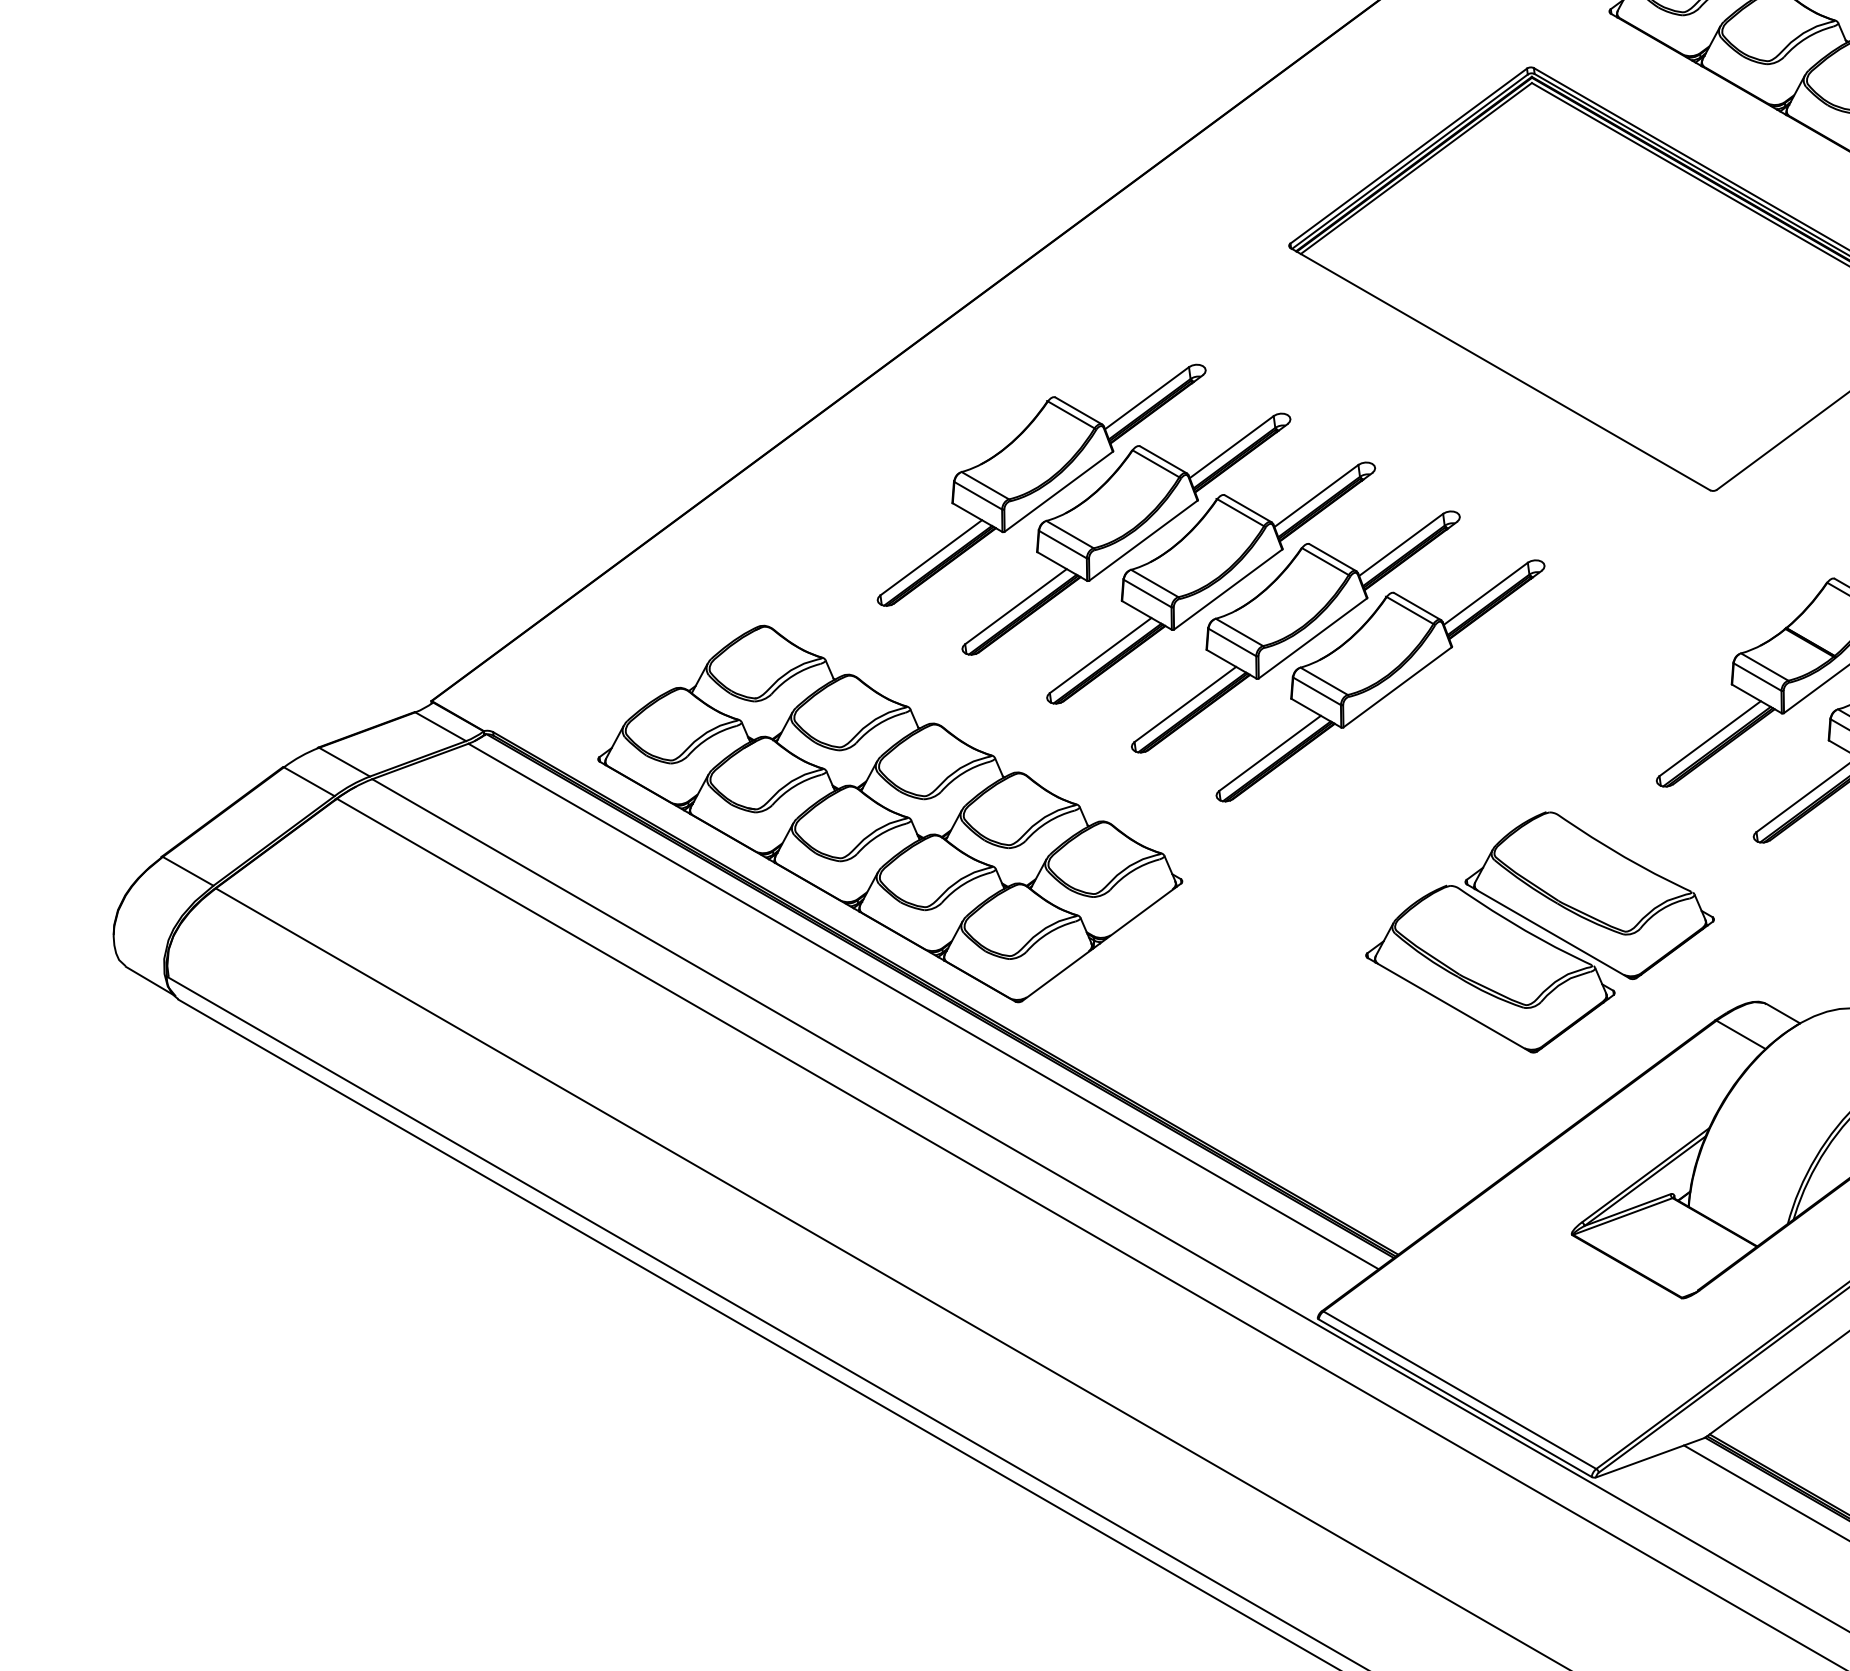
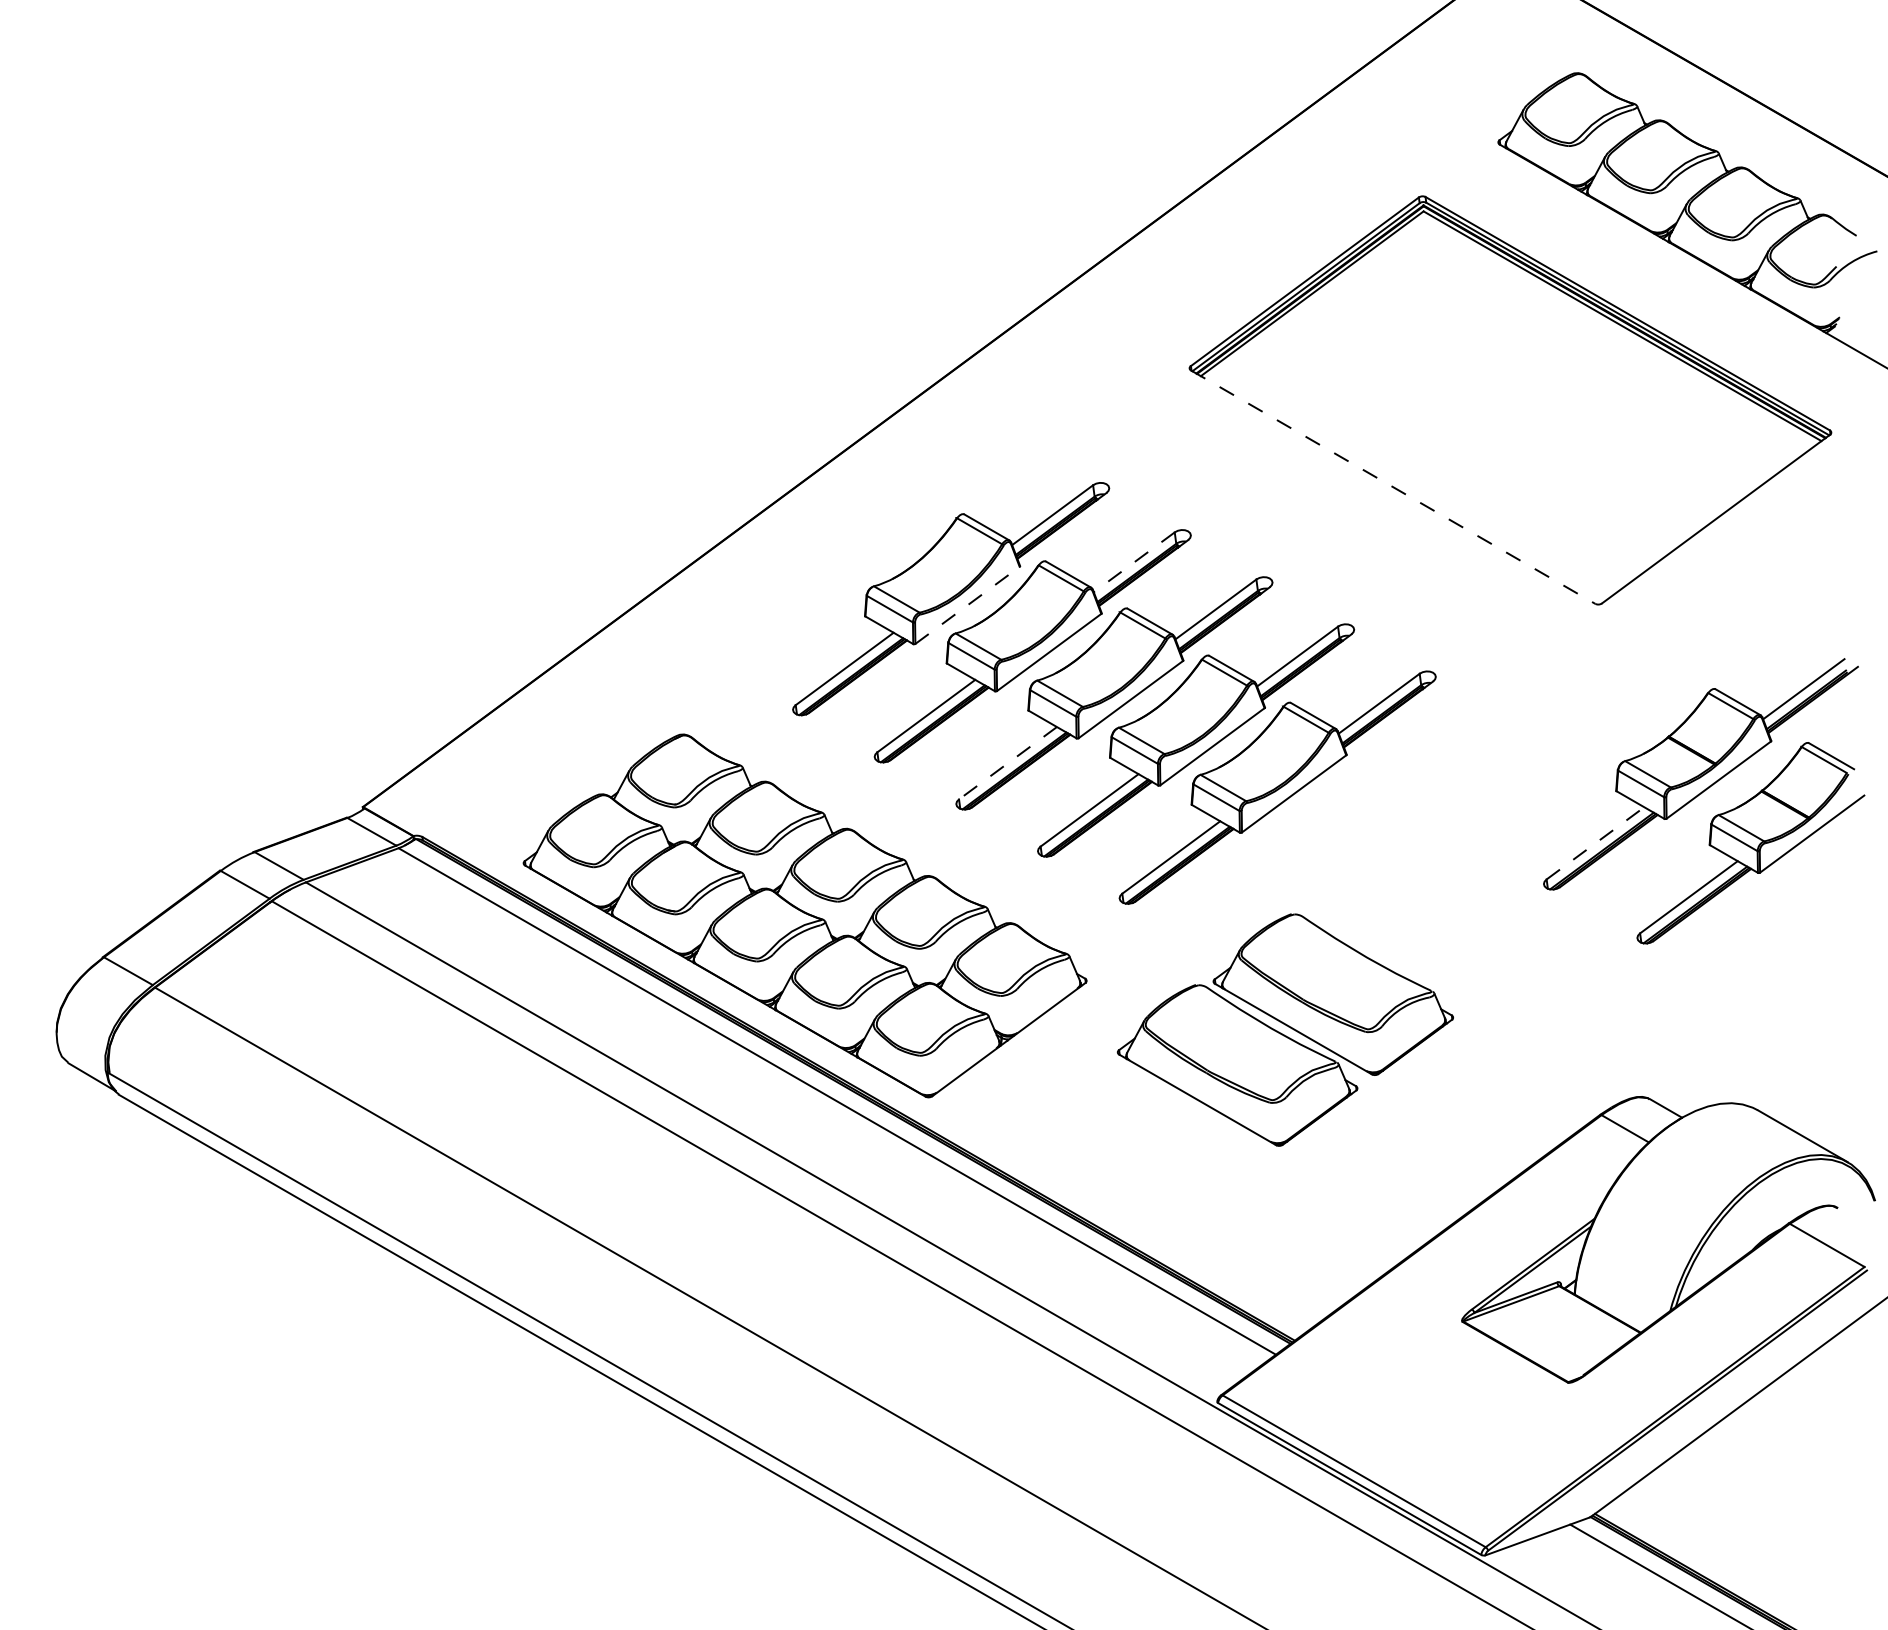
line: (1500, 369) -> (1393, 487), solid -> dashed
line: (1230, 447) -> (1133, 562), solid -> dashed
line: (1058, 491) -> (967, 605), solid -> dashed
line: (1100, 655) -> (1007, 763), solid -> dashed
line: (1710, 738) -> (1595, 843), solid -> dashed
part: (1539, 931) -> (1284, 1029), moved

